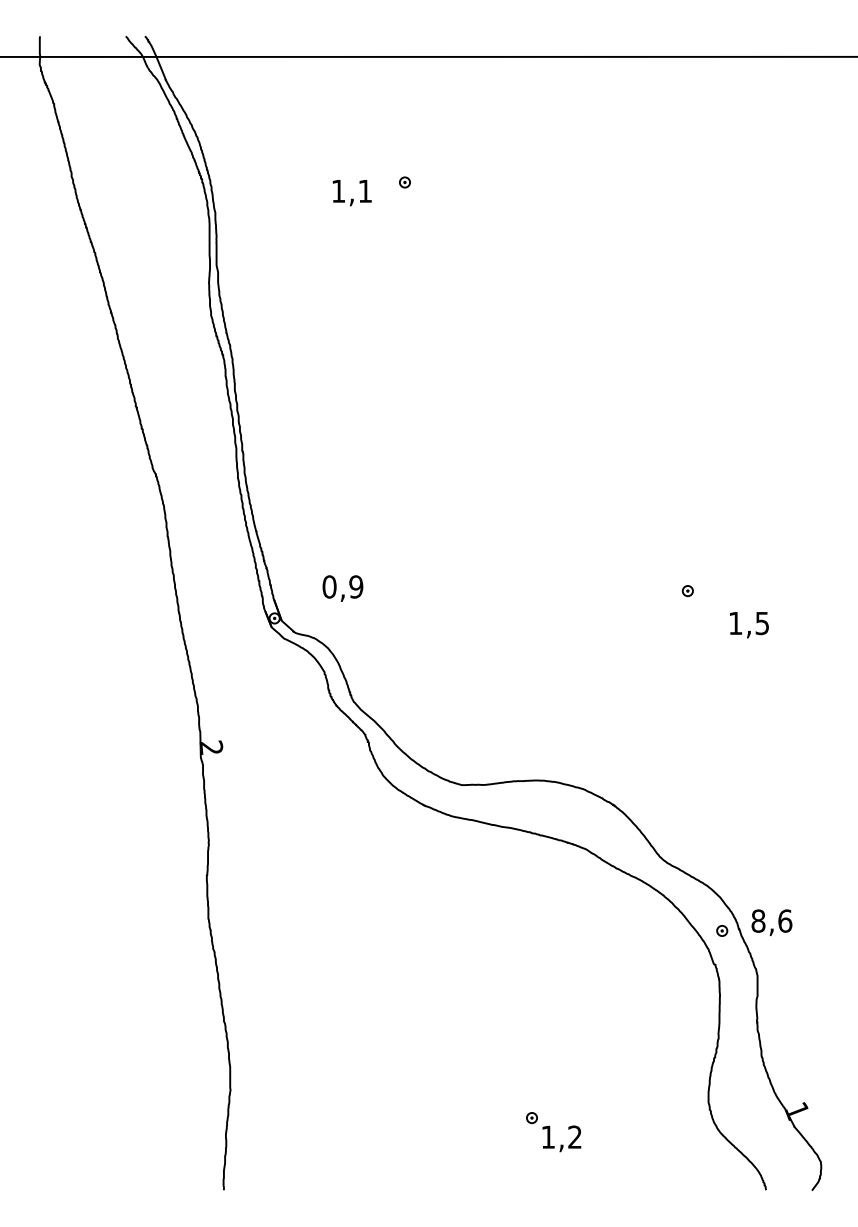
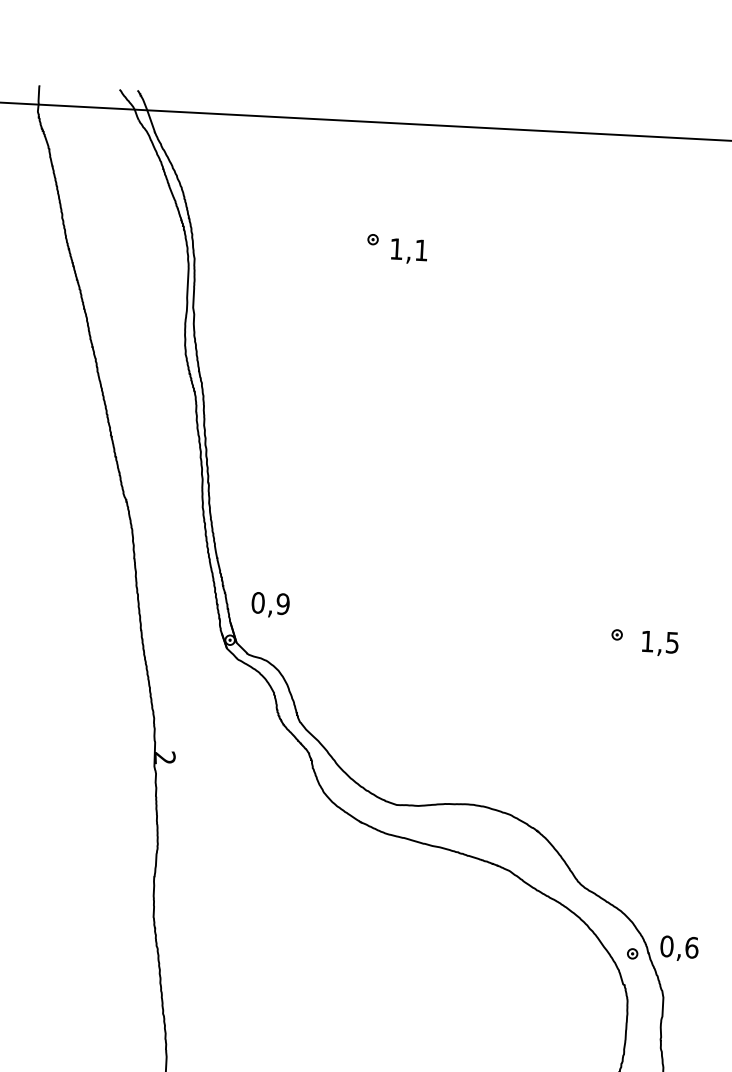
text: (351, 193) -> (408, 251), moved
text: (342, 588) -> (270, 604), moved
text: (749, 625) -> (660, 644), moved
text: (758, 920) -> (667, 945), 8,6 -> 0,6

